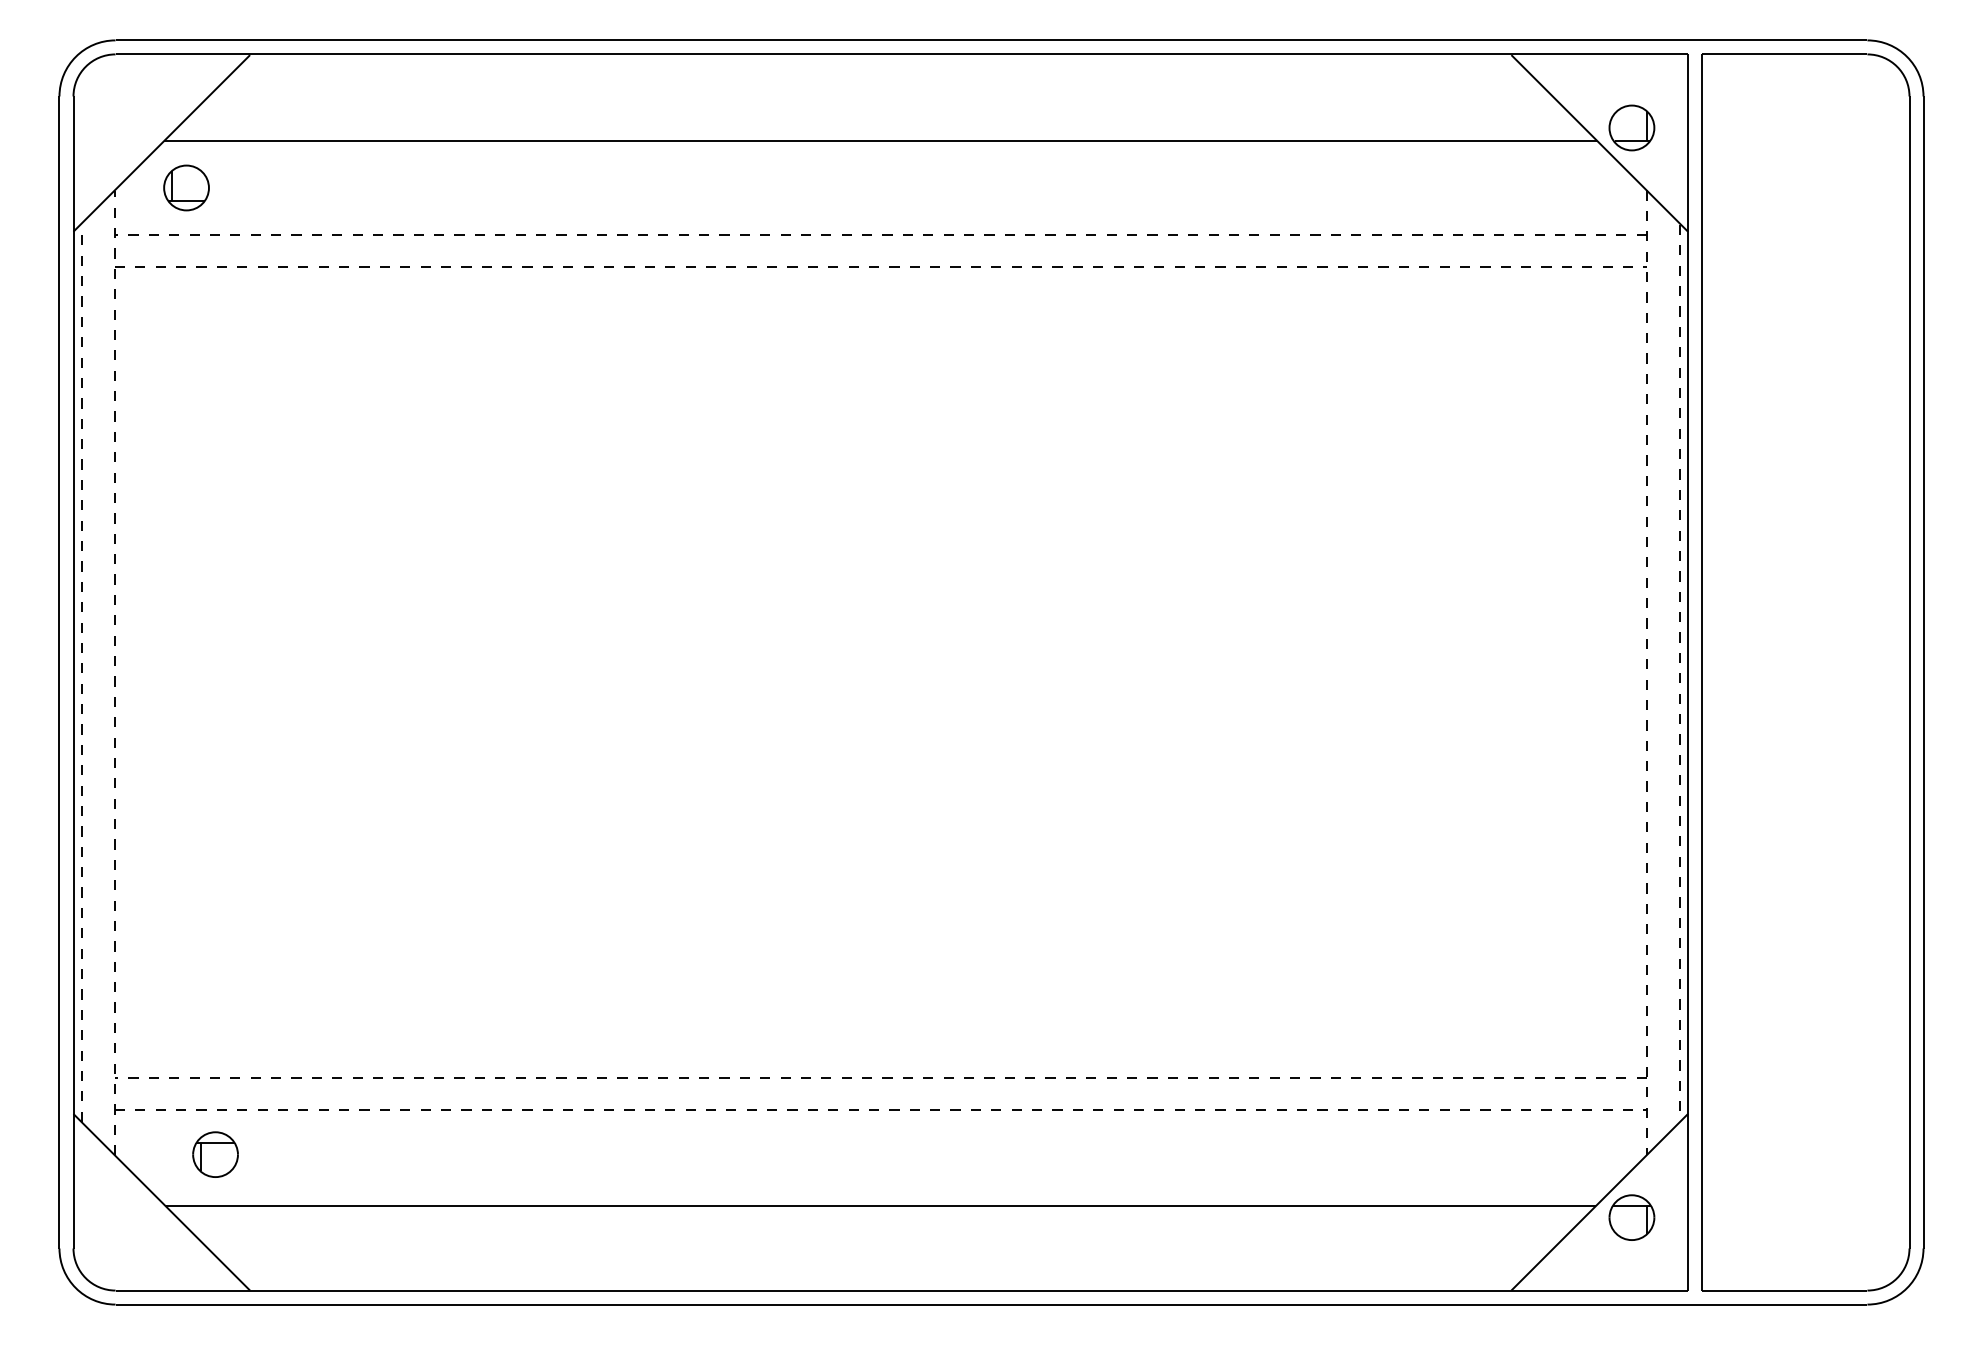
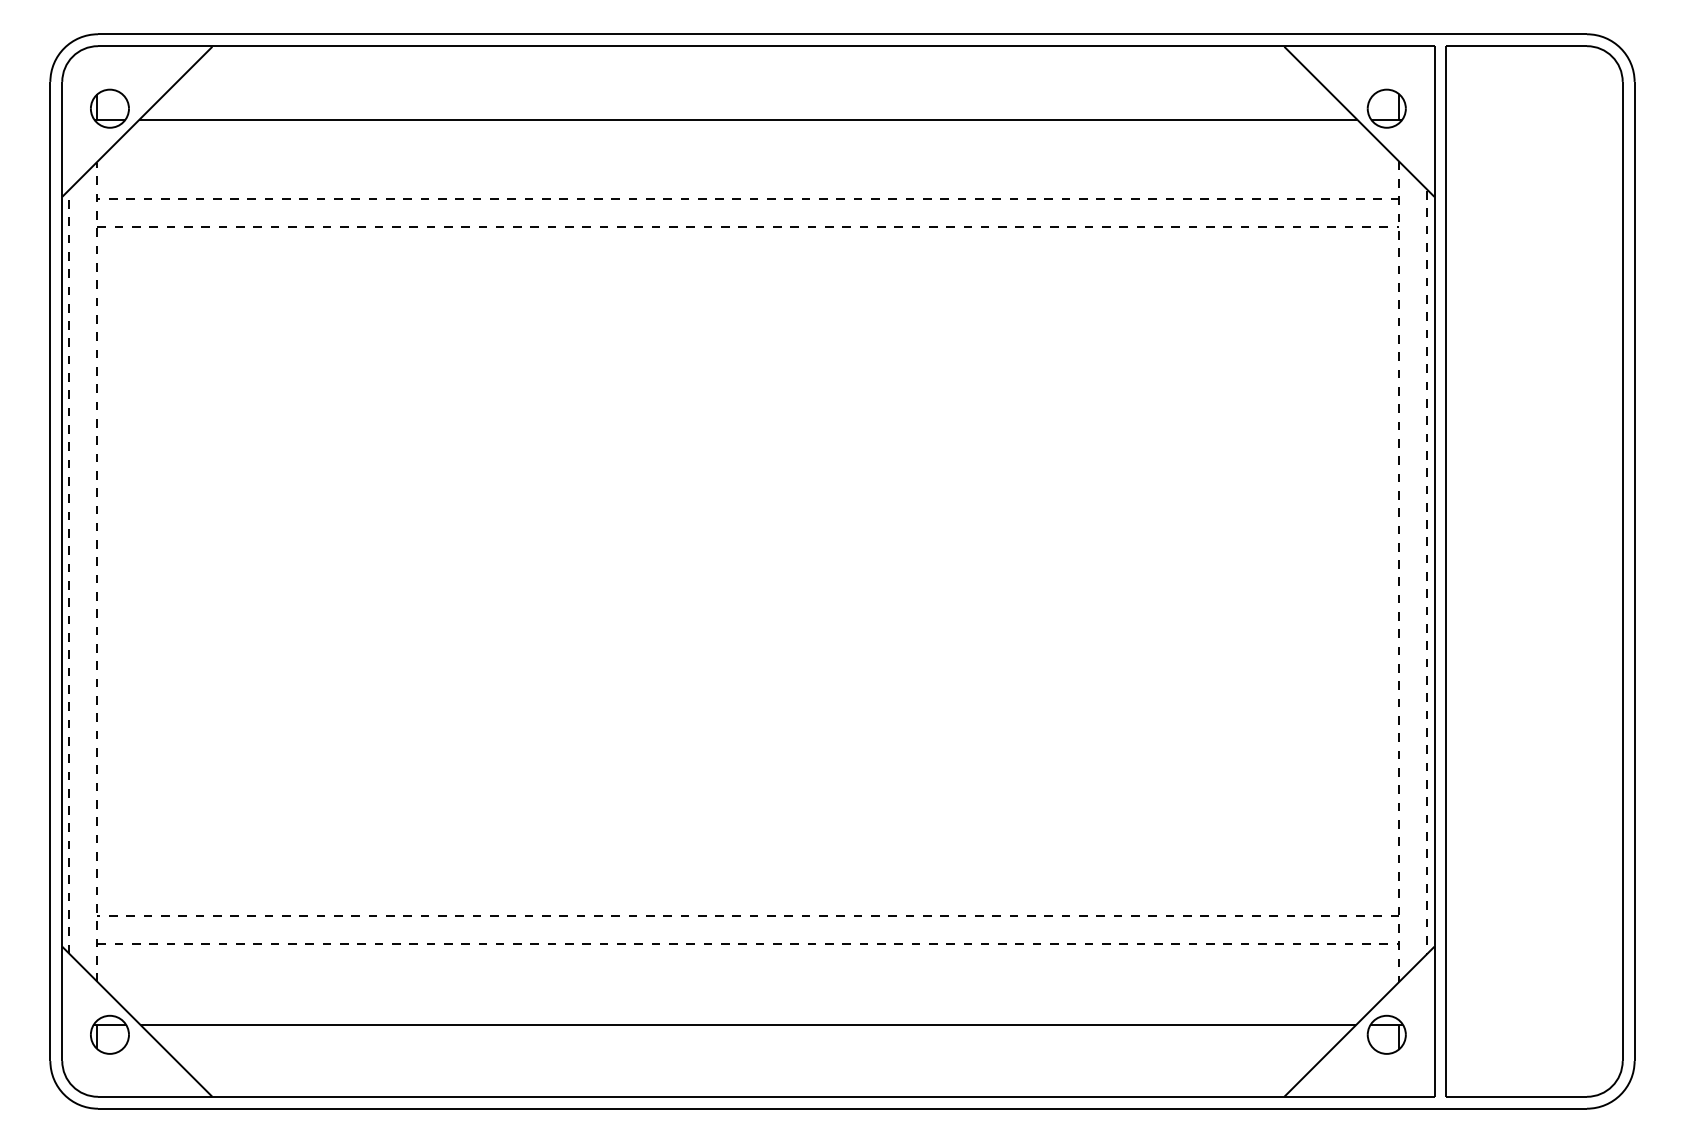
part: (186, 187) -> (109, 108), moved
part: (215, 1154) -> (109, 1034), moved

